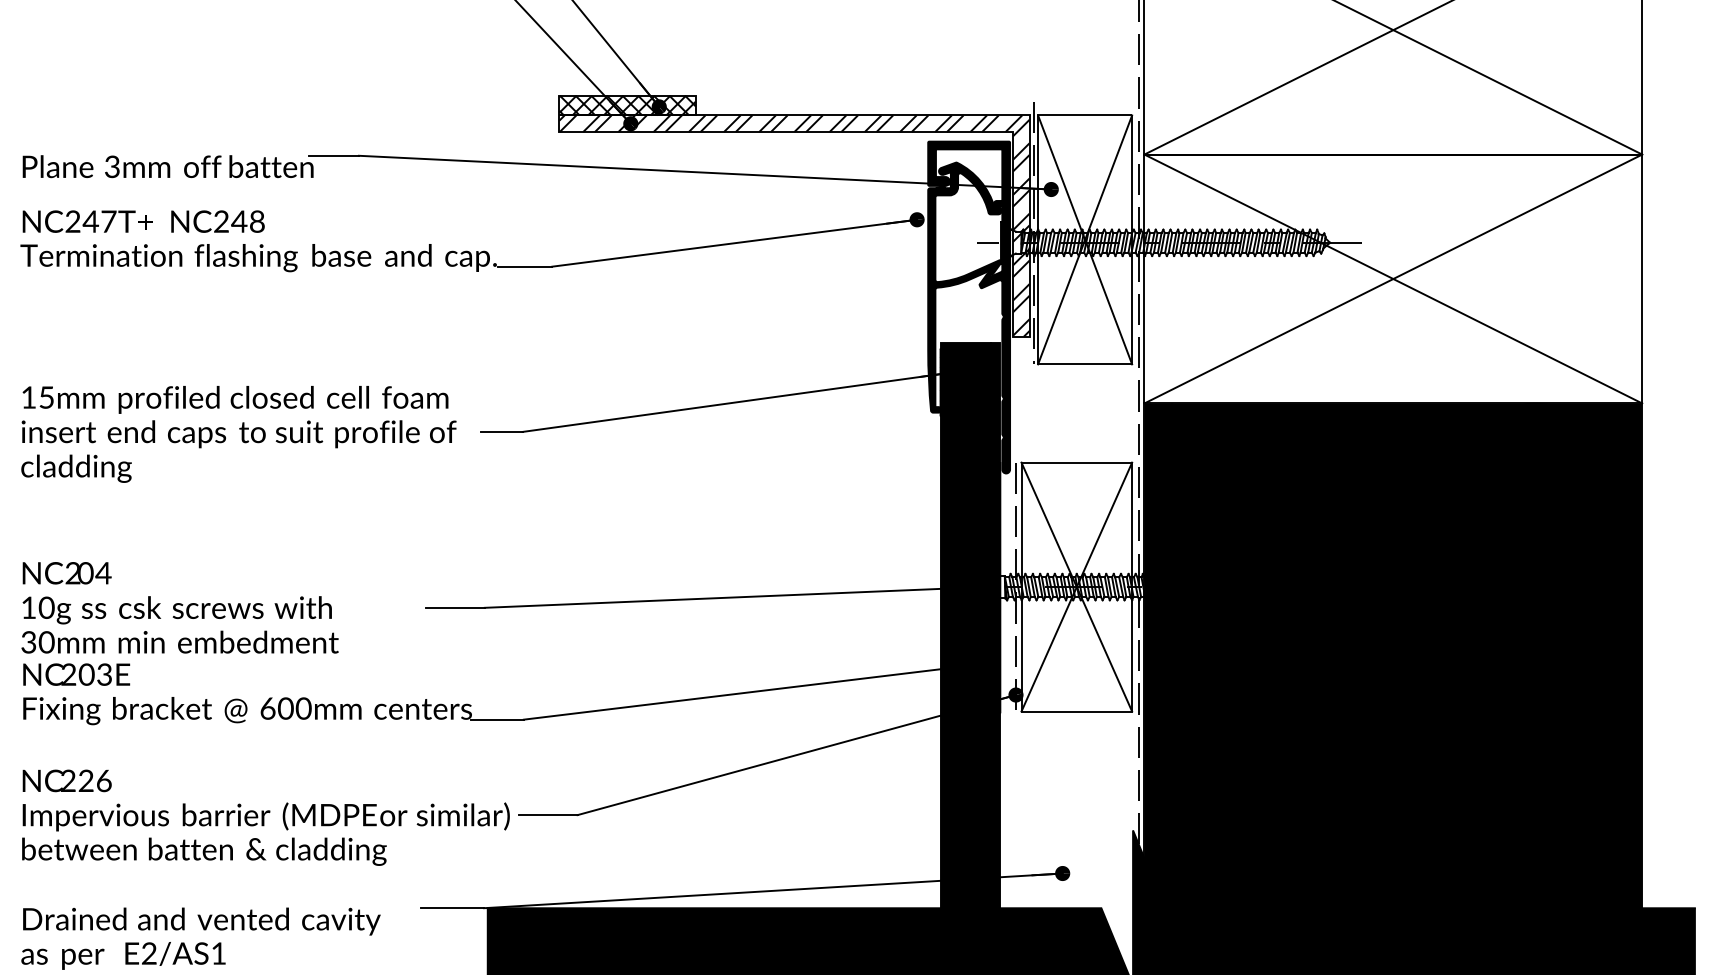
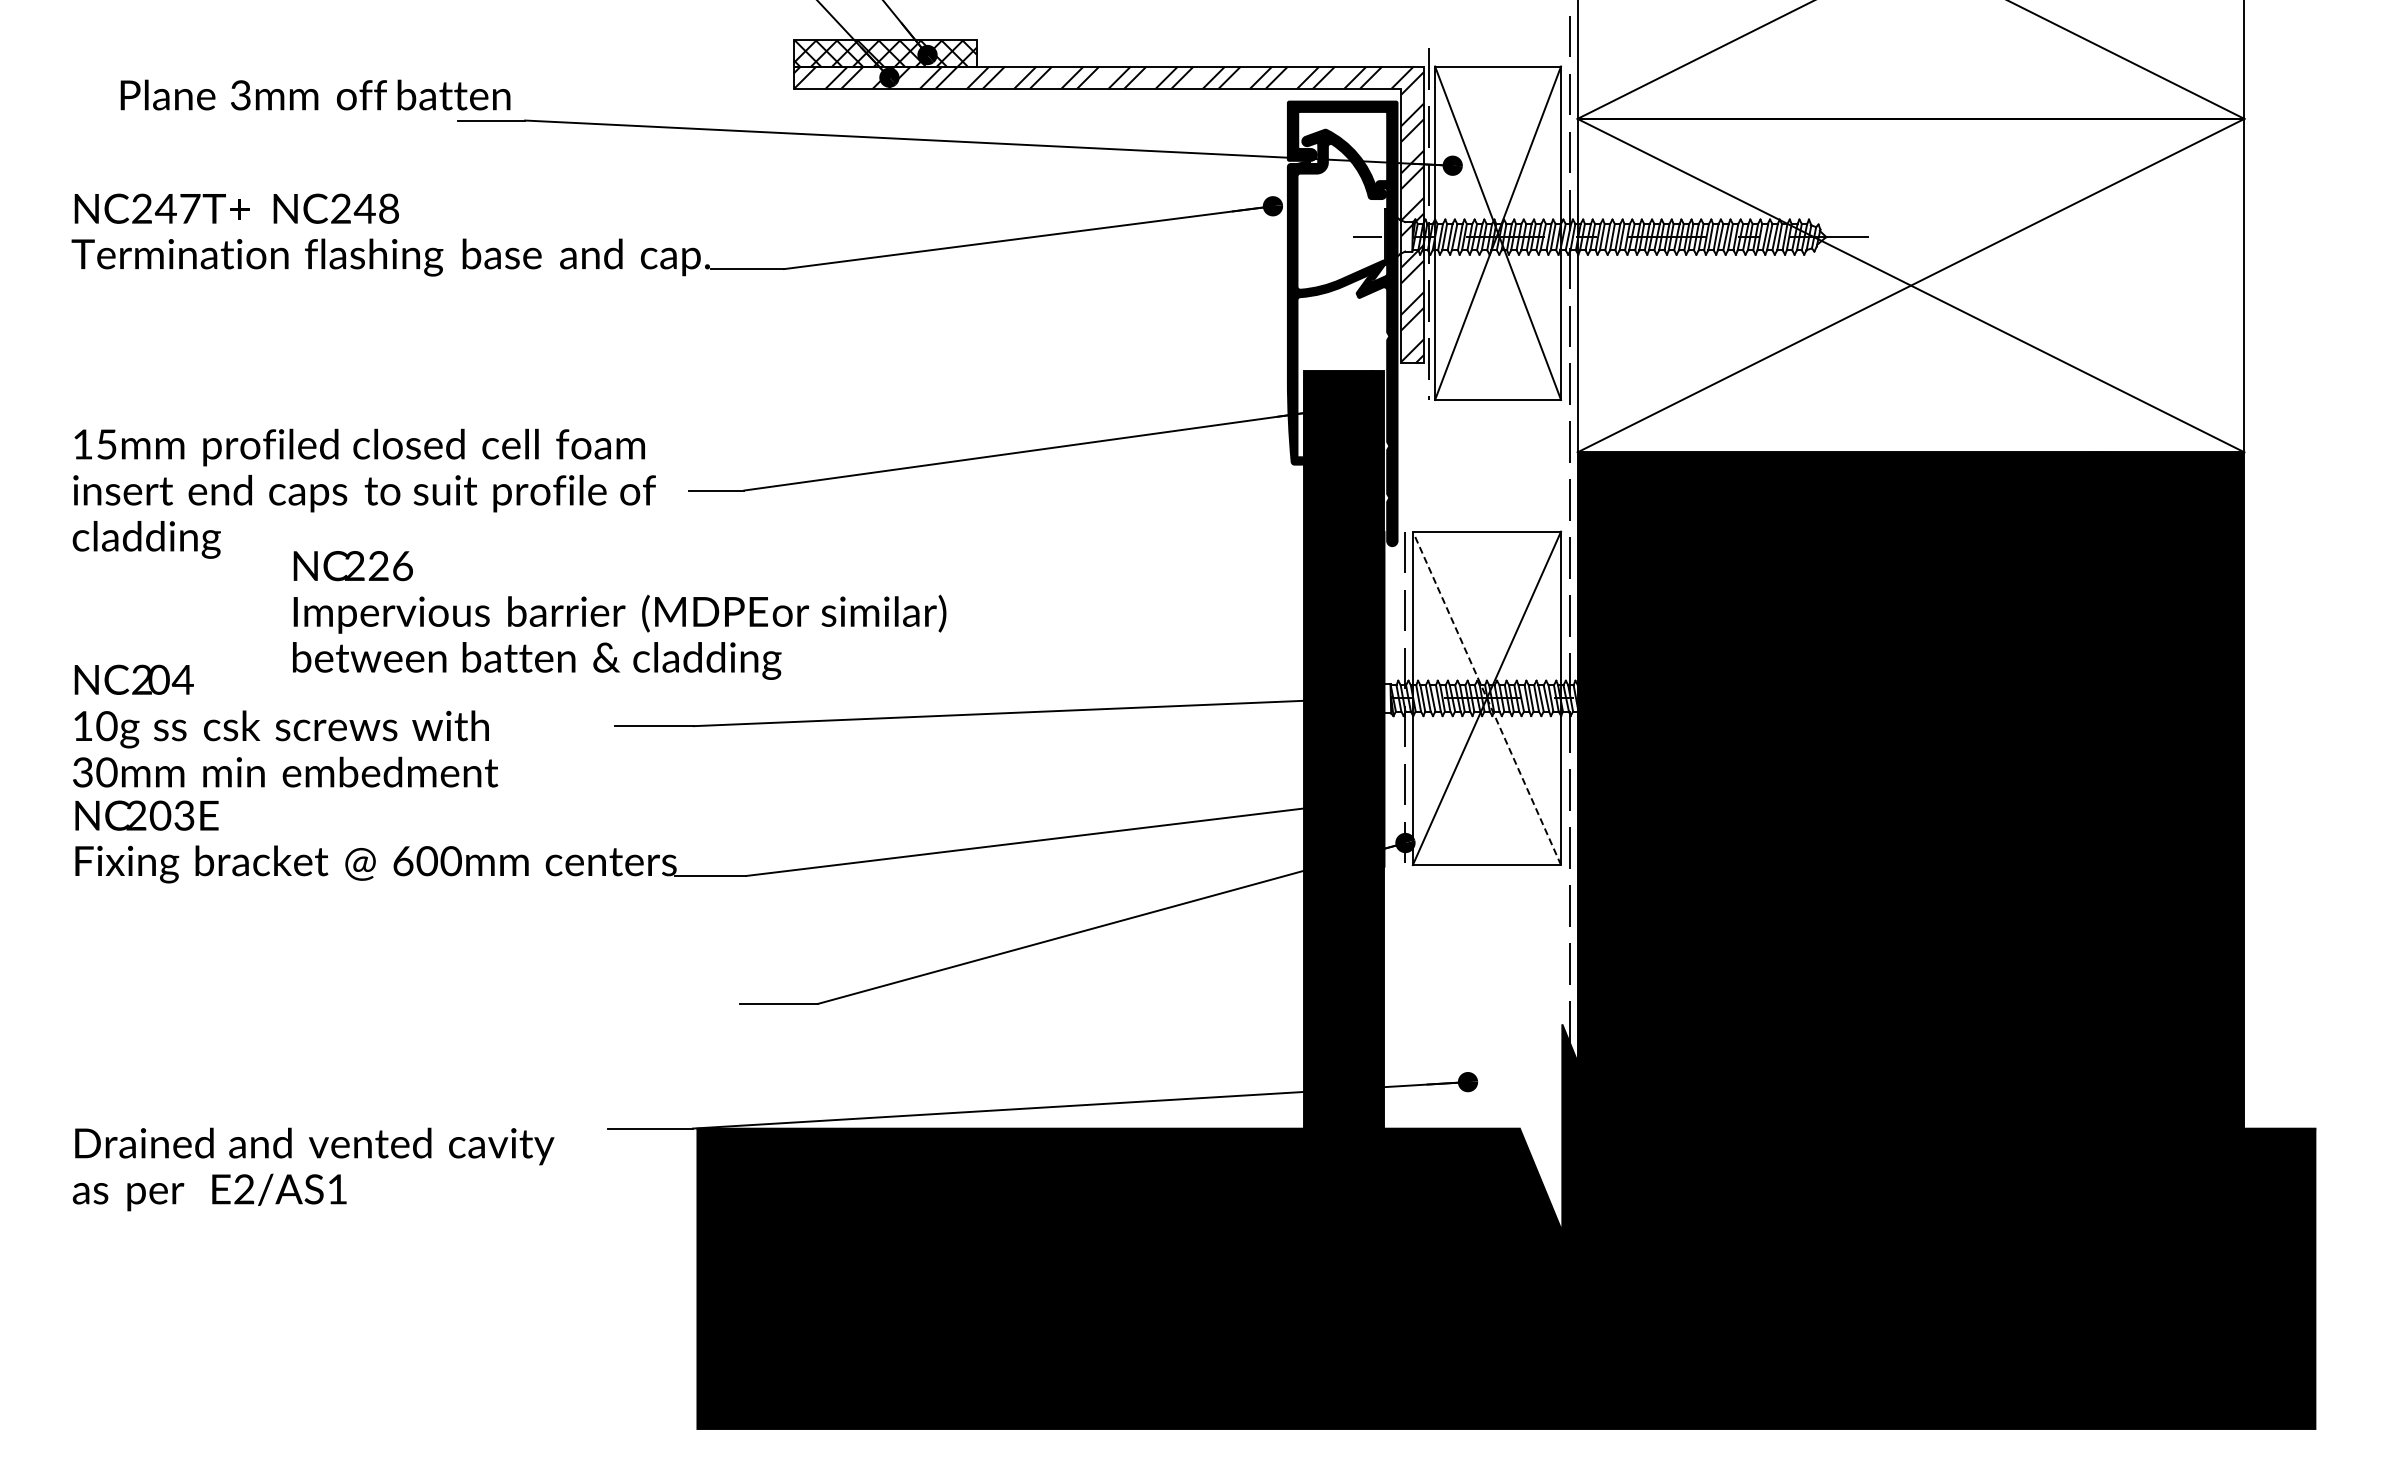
text: (168, 166) -> (315, 94), moved
line: (1076, 586) -> (1486, 697), solid -> dashed
text: (265, 817) -> (619, 615), moved

